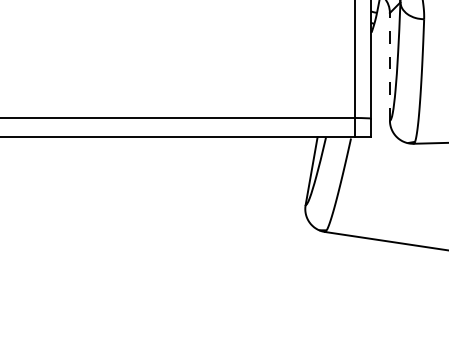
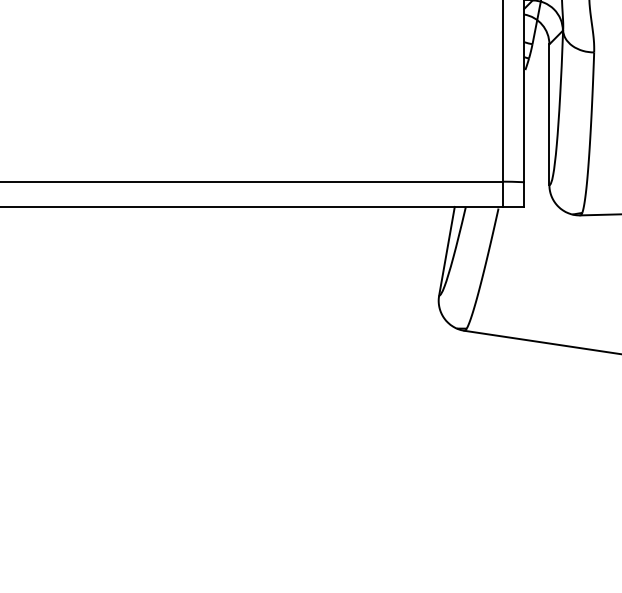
line: (390, 66) -> (549, 114), dashed -> solid

